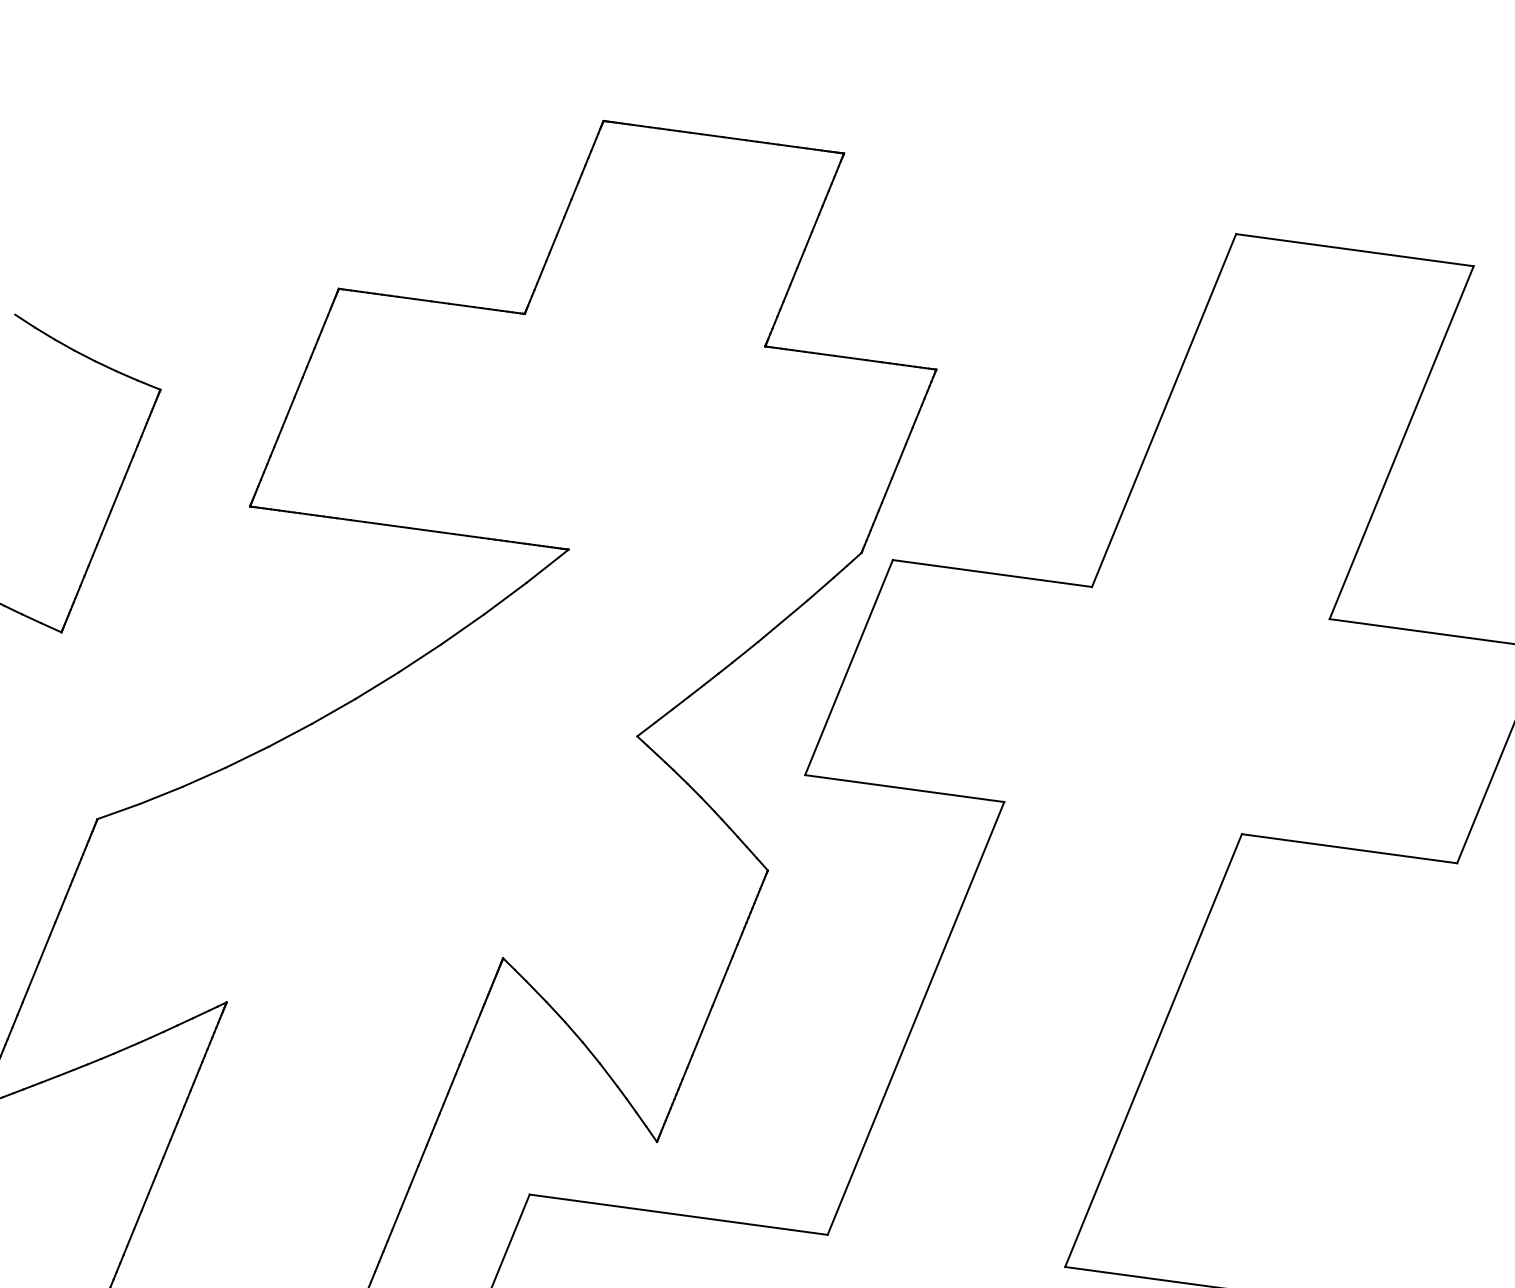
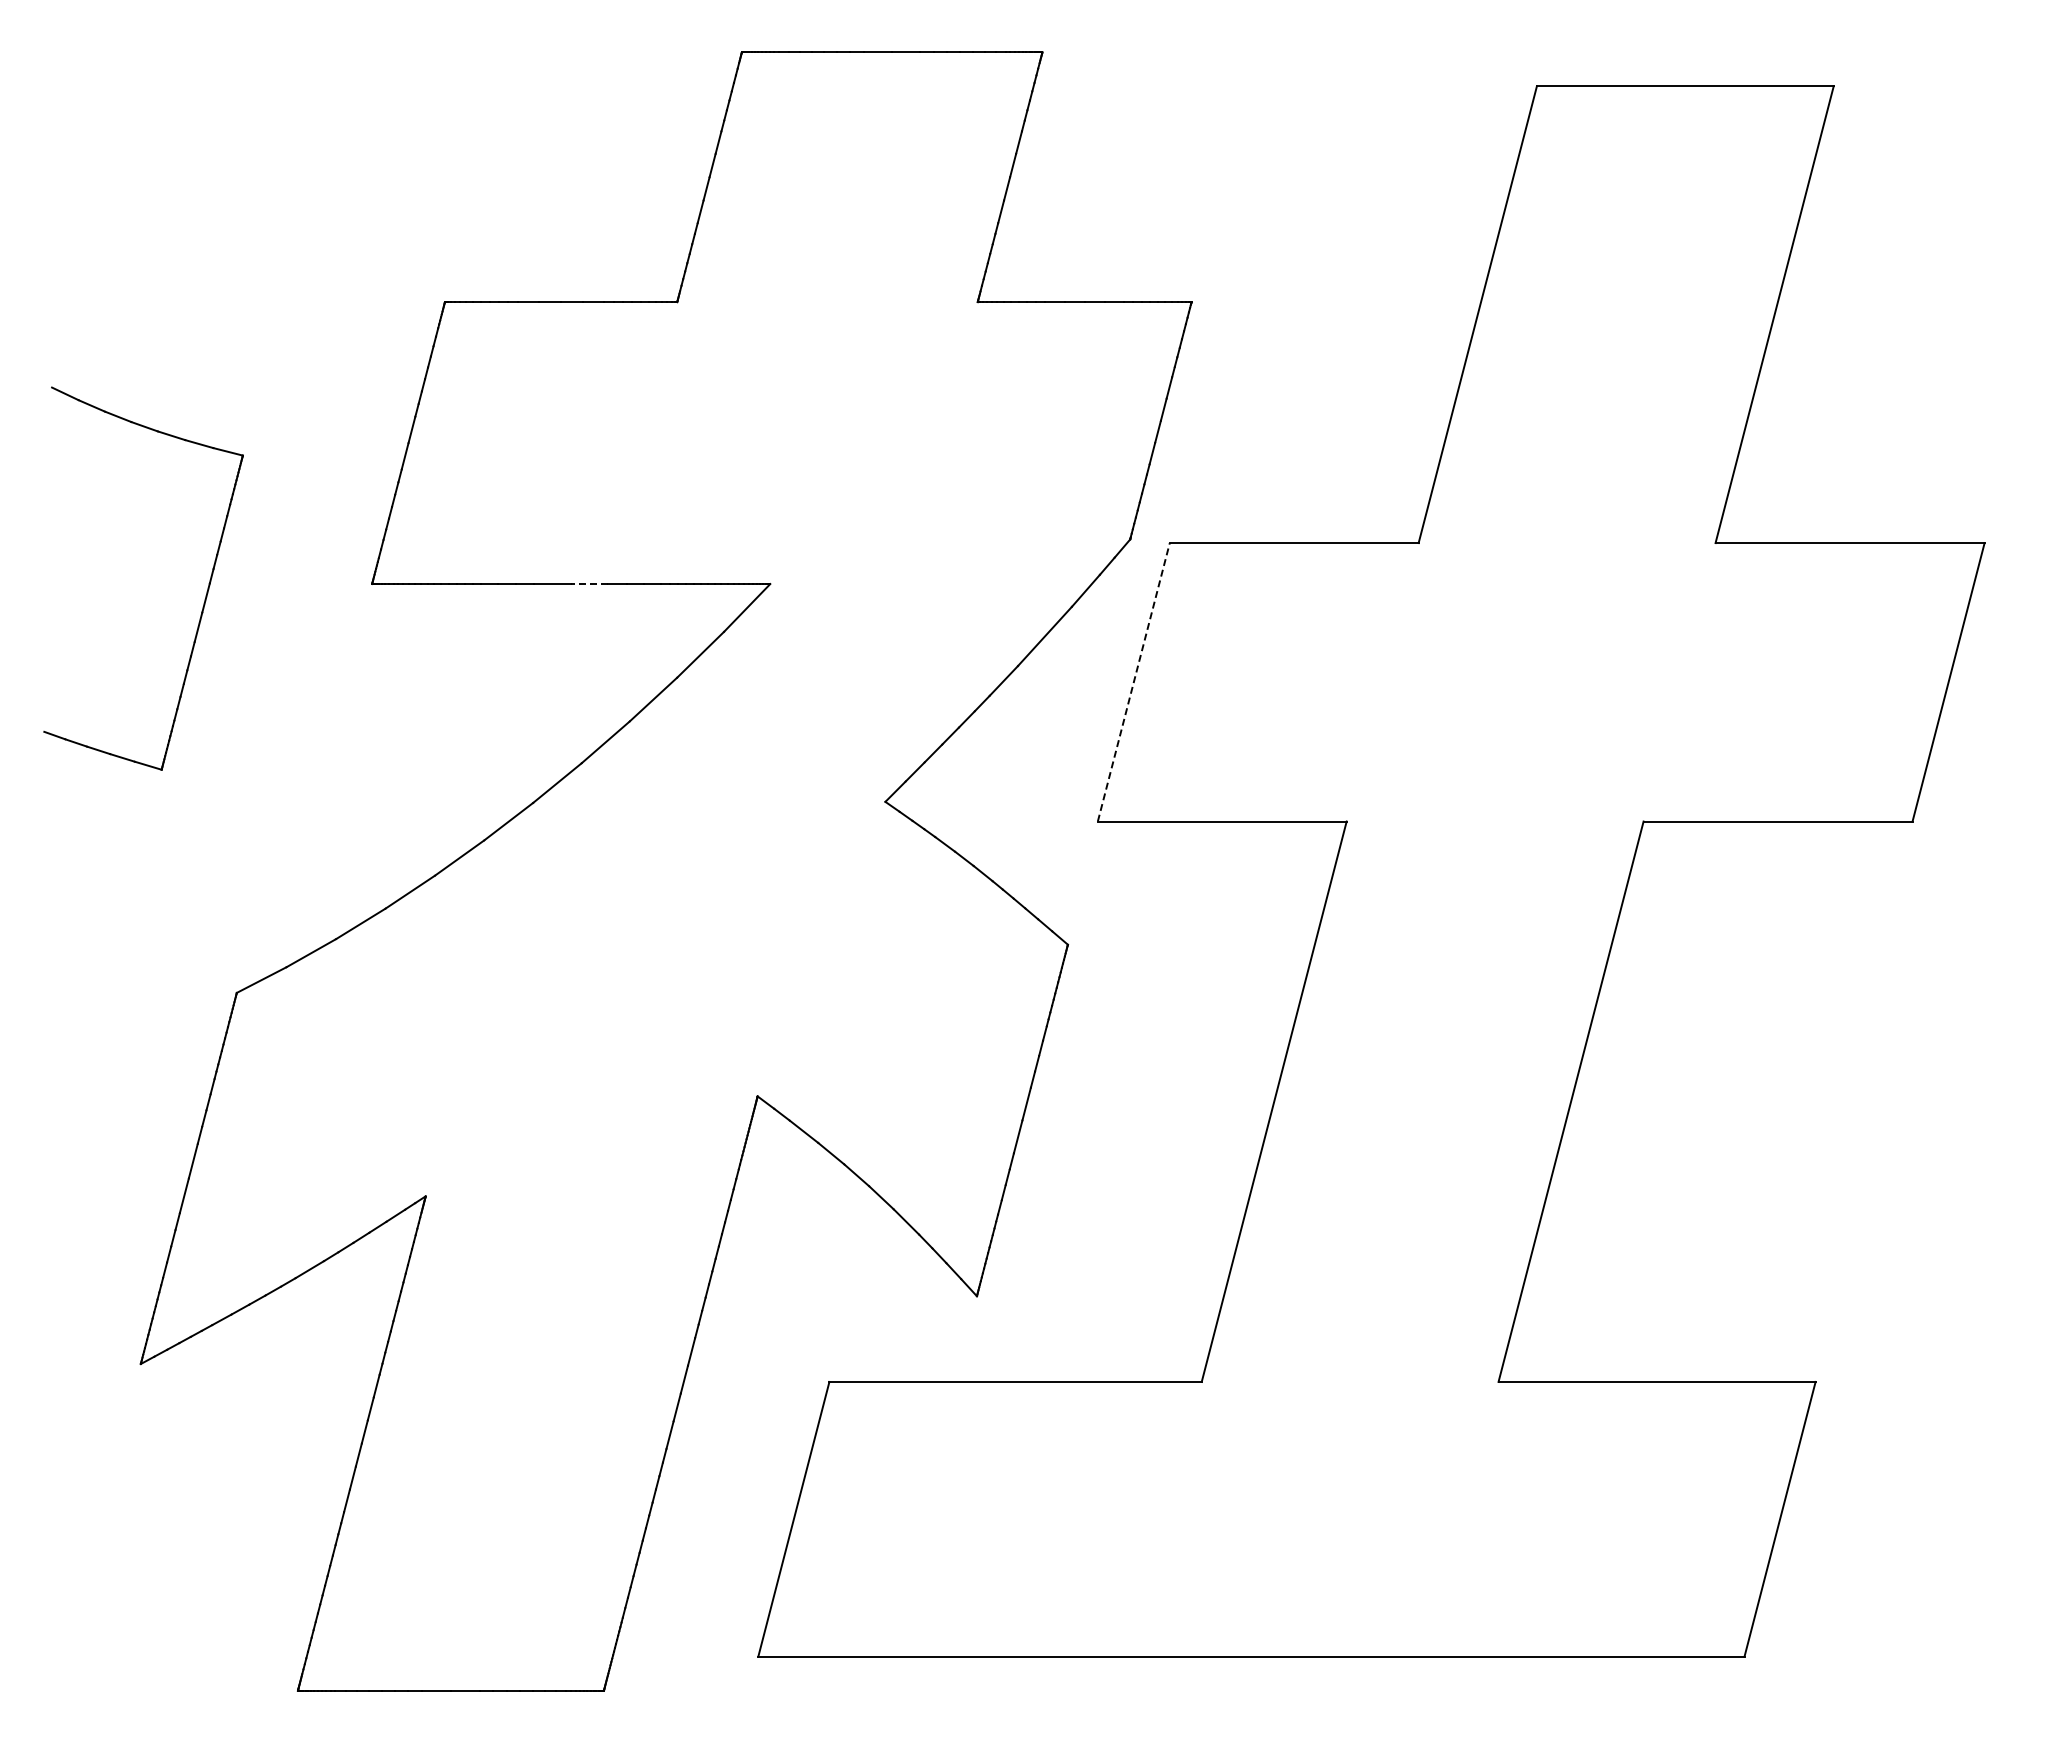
line: (423, 530) -> (589, 584), solid -> dashed
line: (848, 667) -> (1133, 682), solid -> dashed

